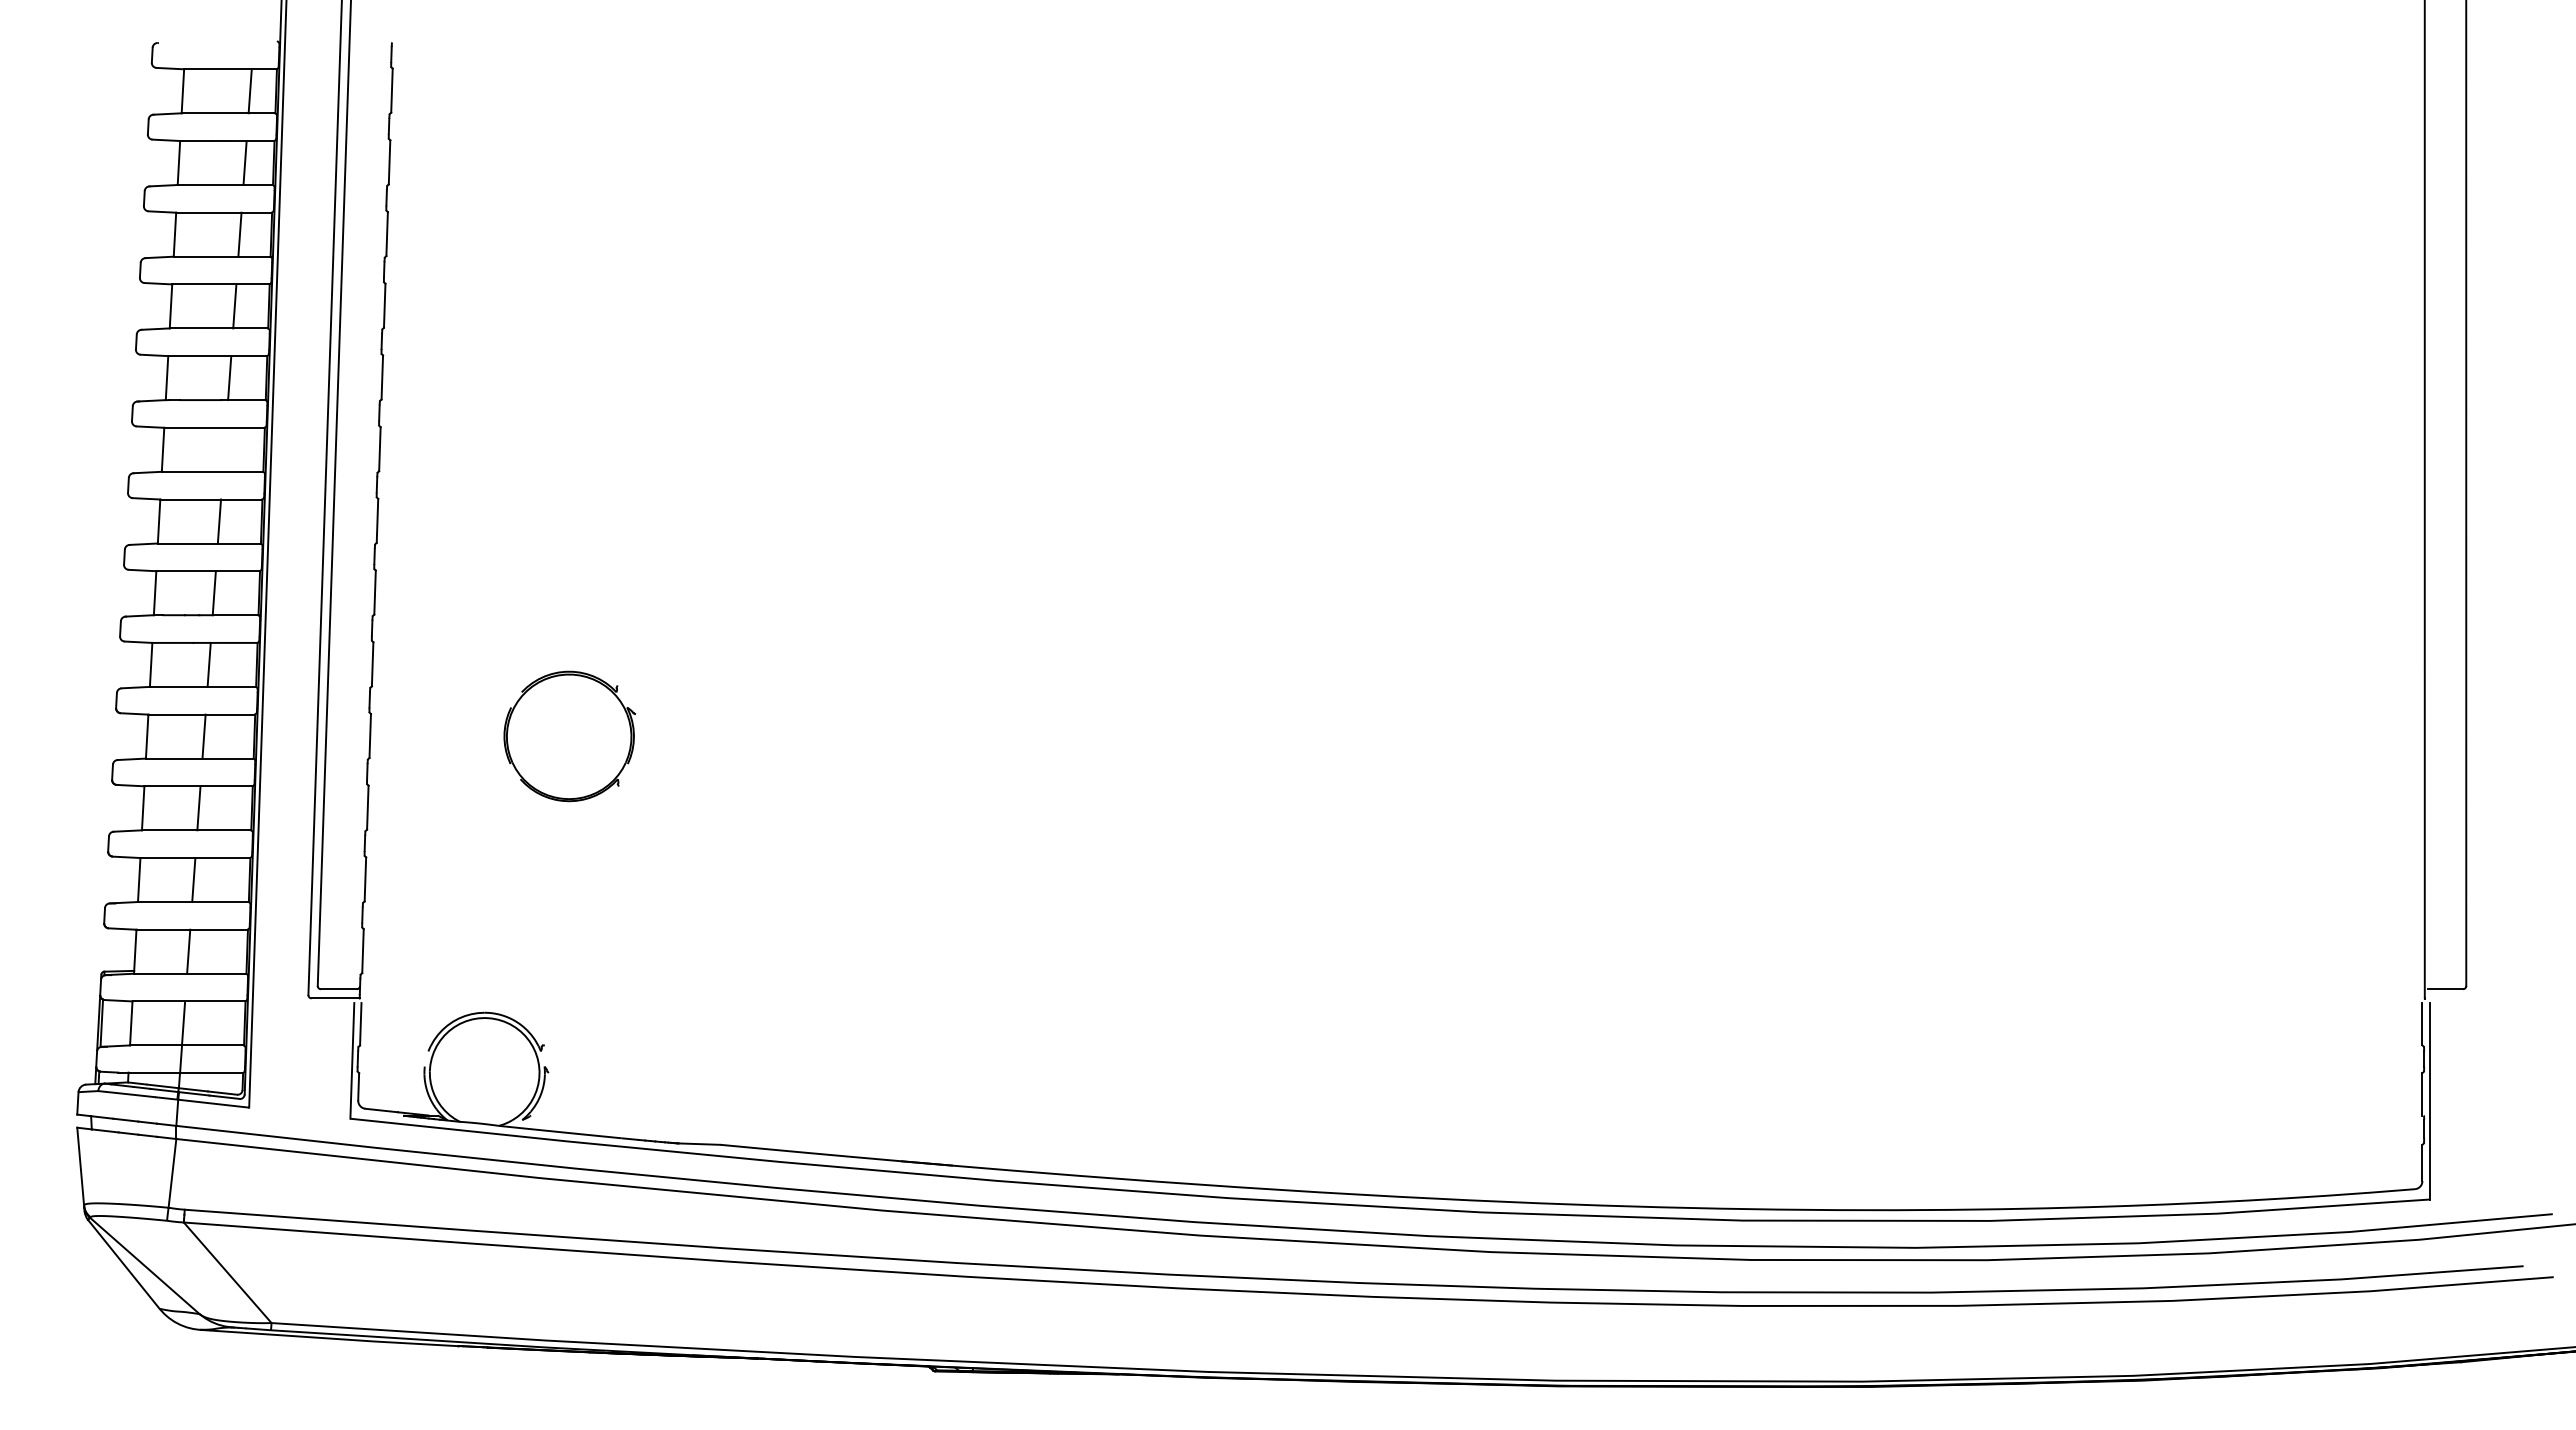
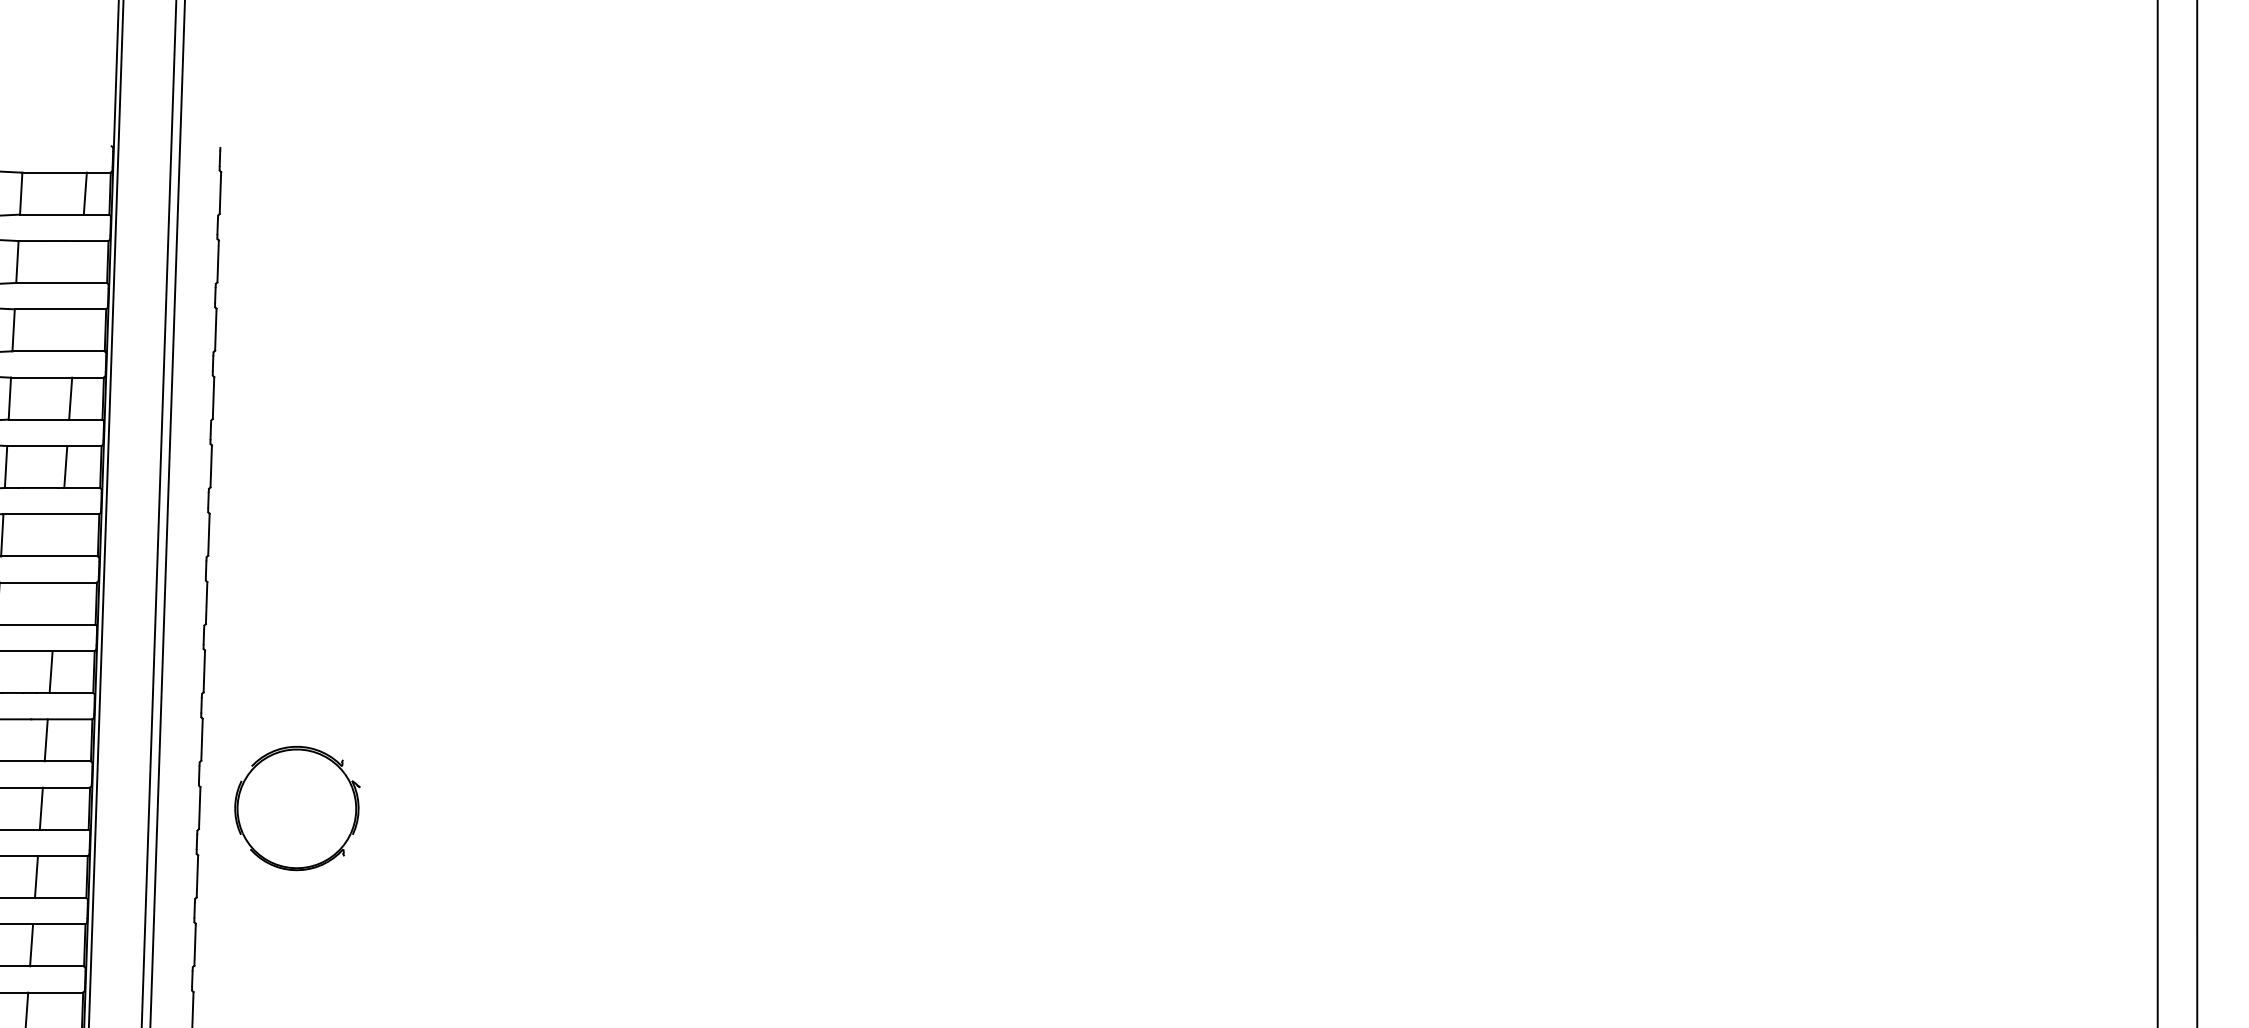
line: (244, 163) -> (79, 262), removed
line: (239, 234) -> (75, 330), removed
line: (219, 521) -> (56, 603), removed
part: (569, 736) -> (297, 808), moved

